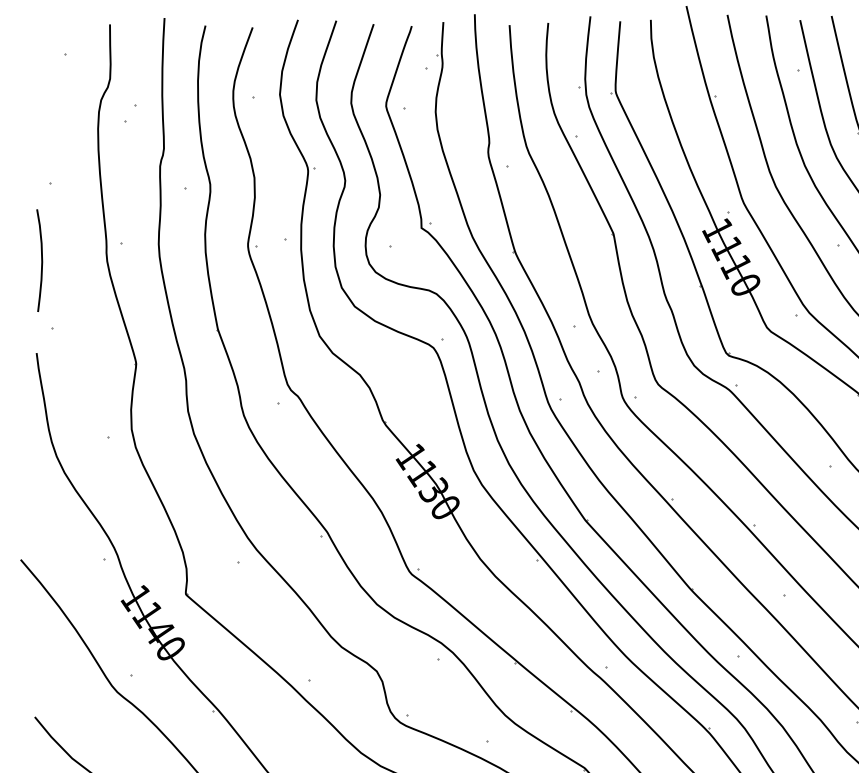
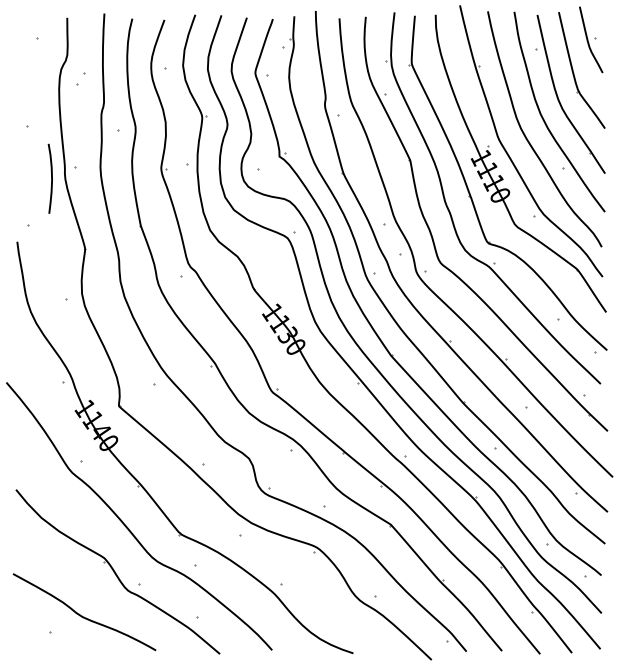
curve: (41, 260) -> (51, 178), moved

